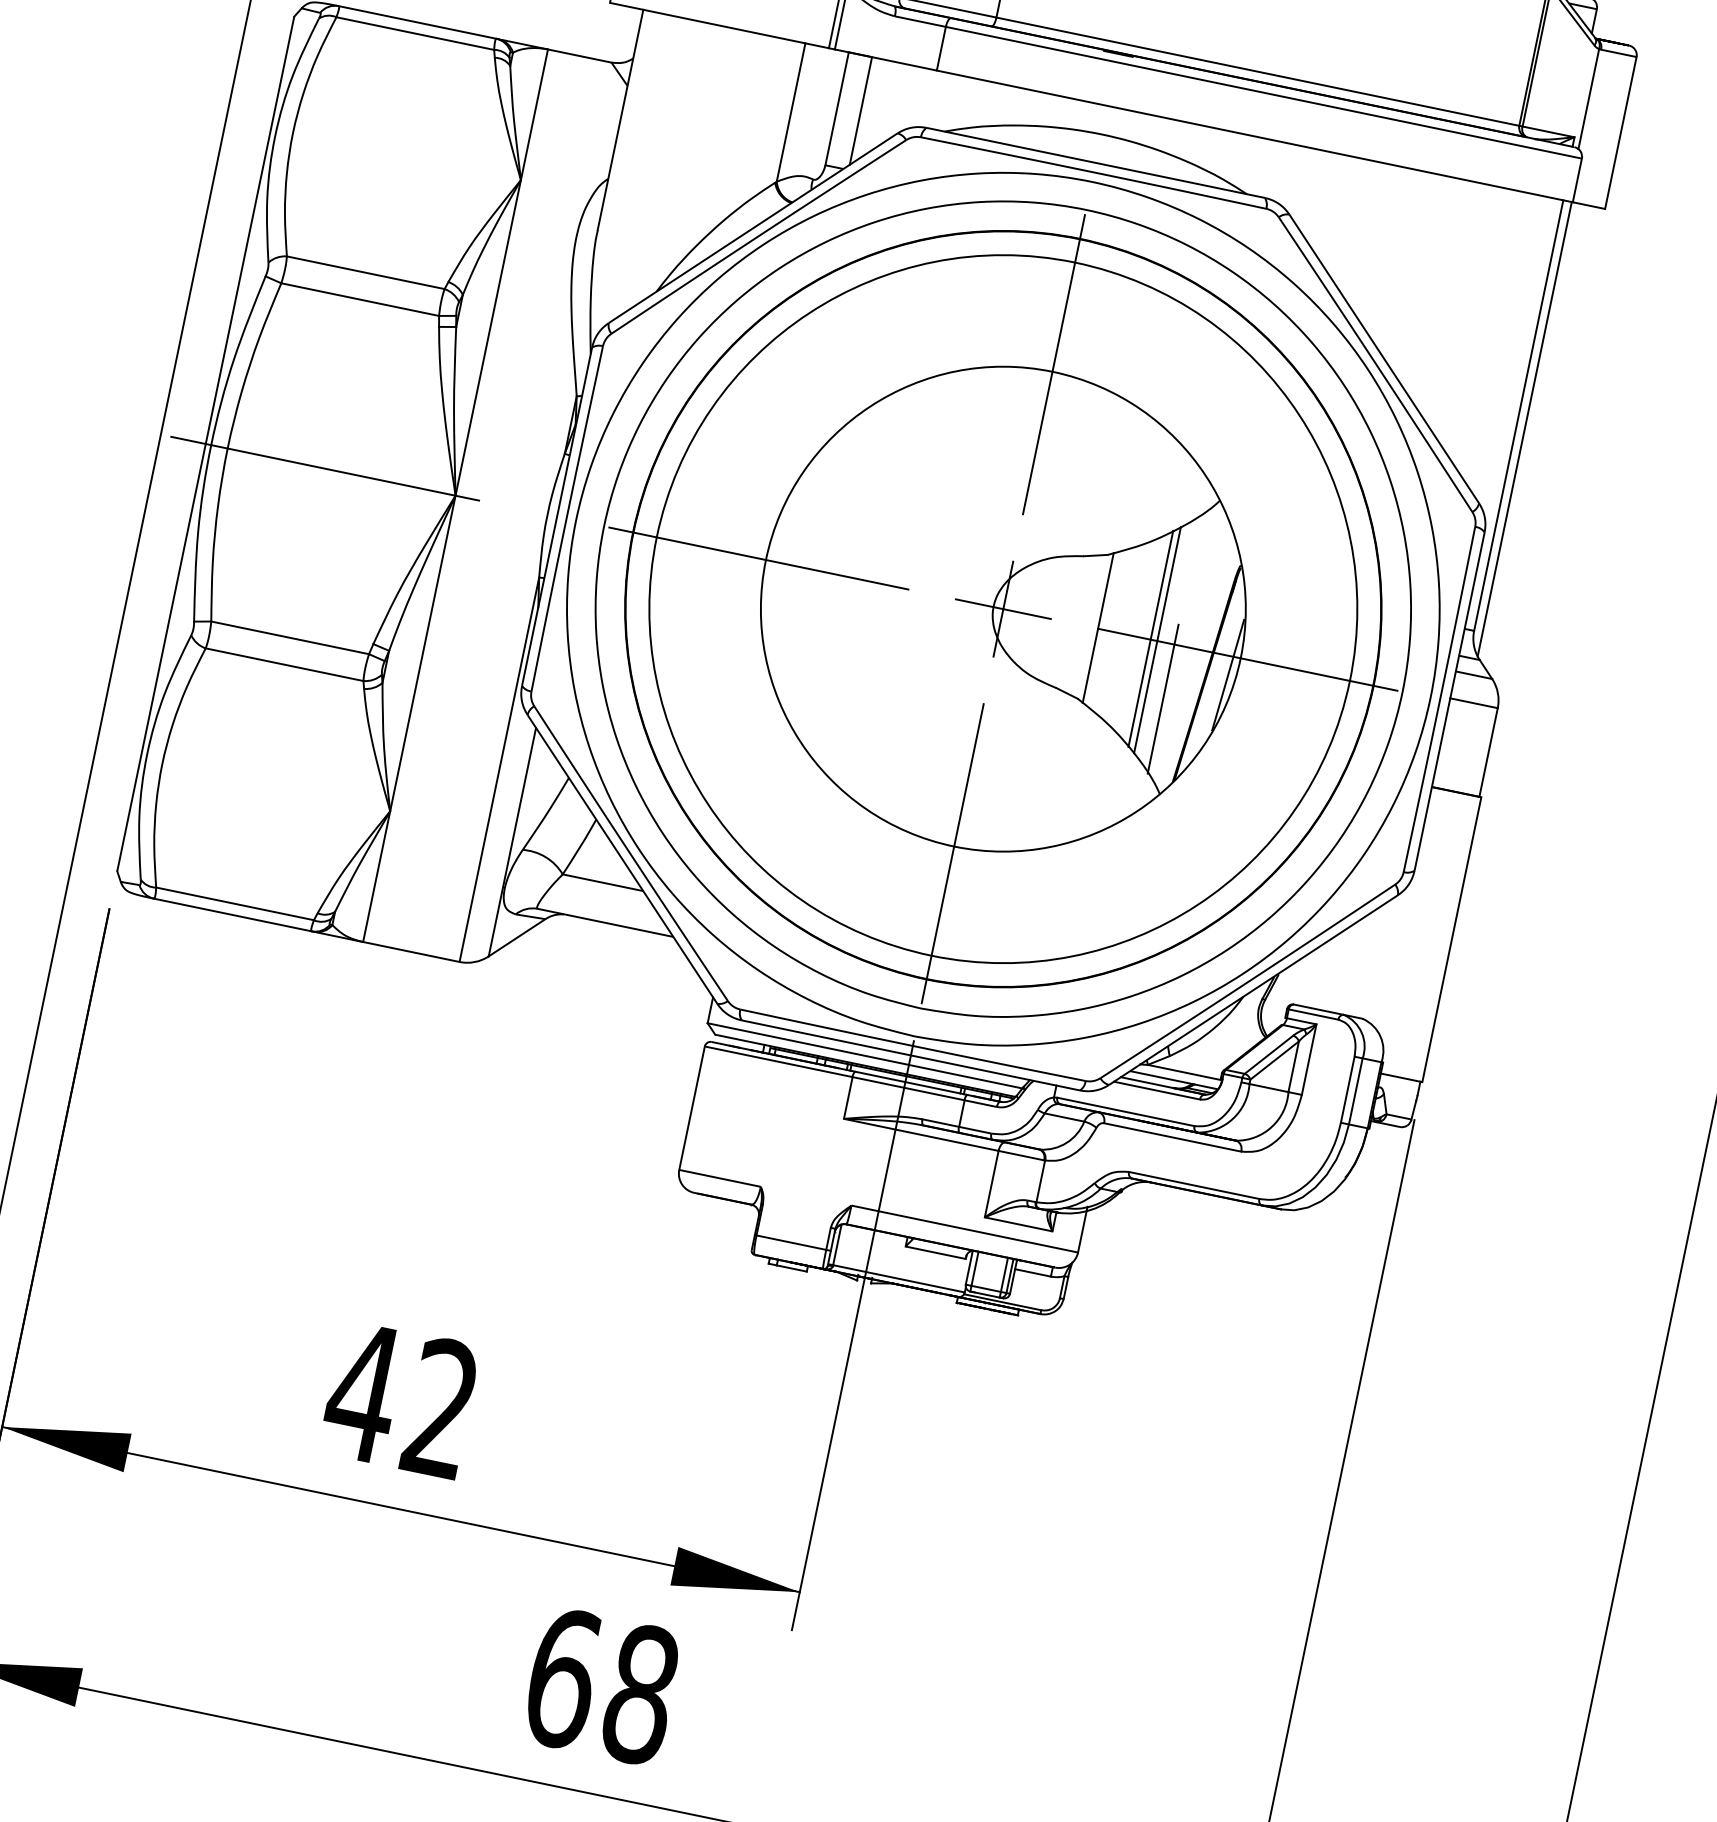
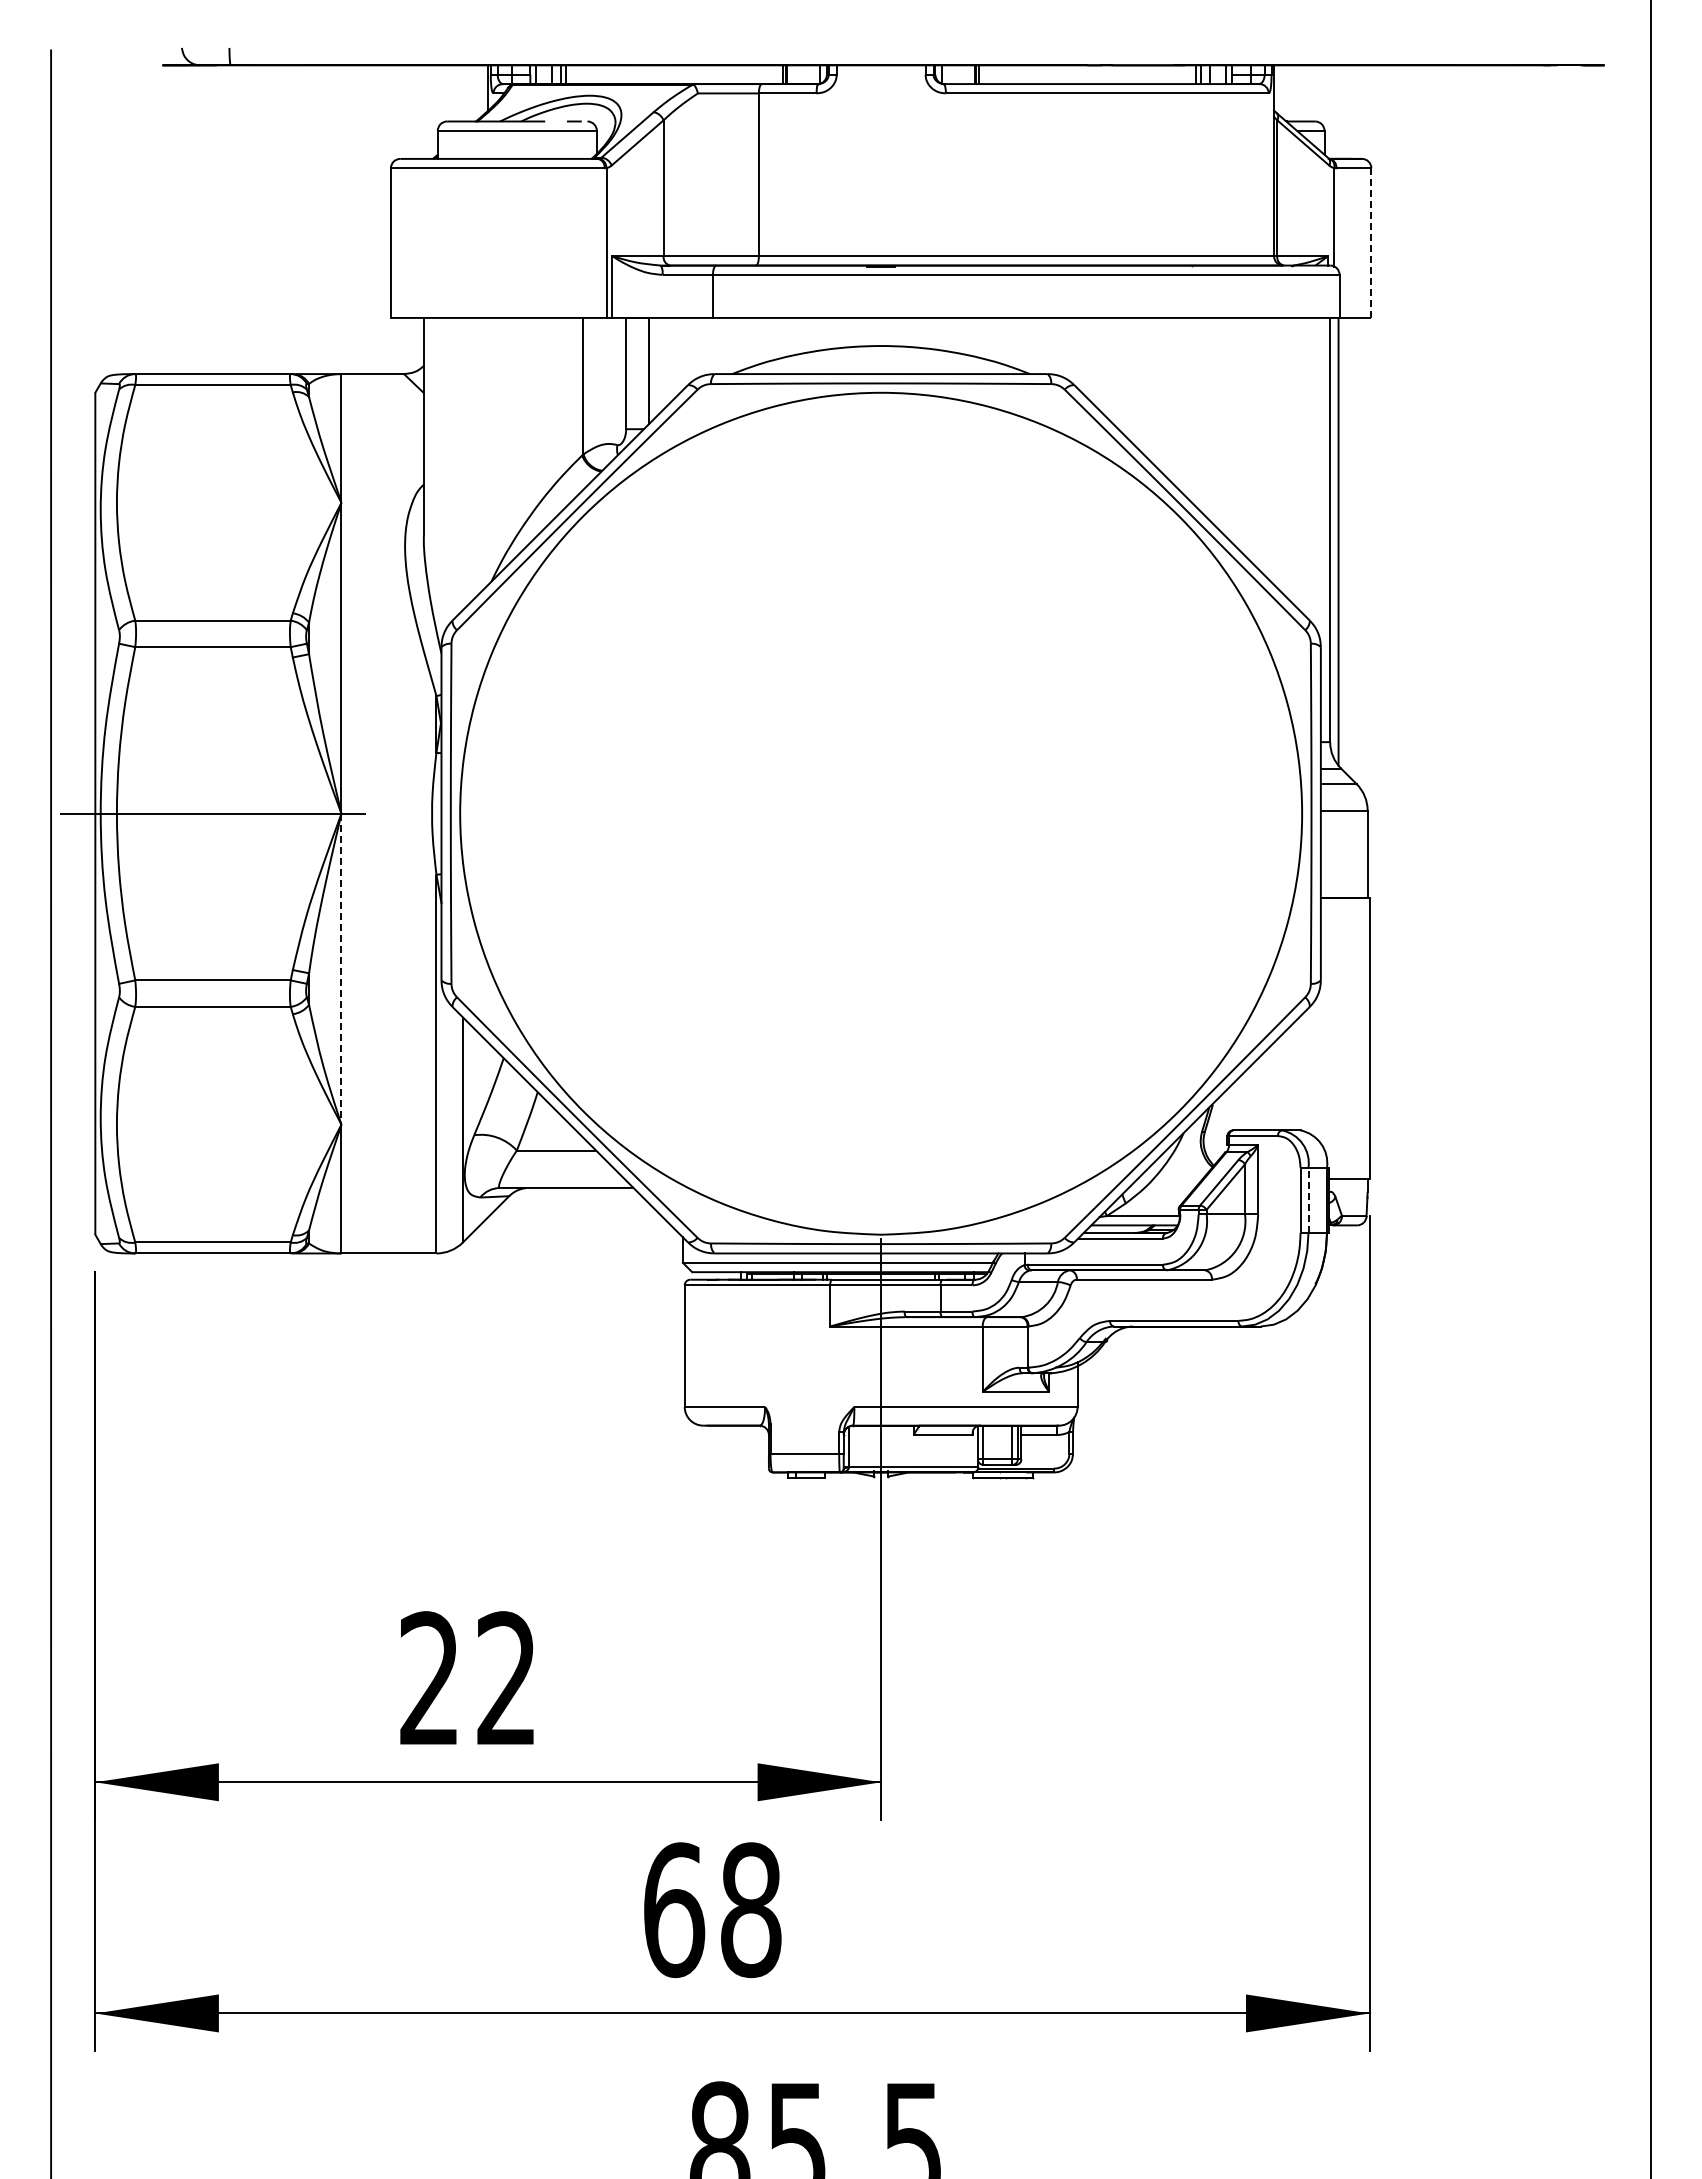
line: (1620, 133) -> (1371, 243), solid -> dashed
part: (1002, 608) -> (880, 813), removed
line: (422, 653) -> (341, 969), solid -> dashed
line: (1355, 1091) -> (1308, 1200), solid -> dashed
text: (363, 1390) -> (429, 1677), 42 -> 22

